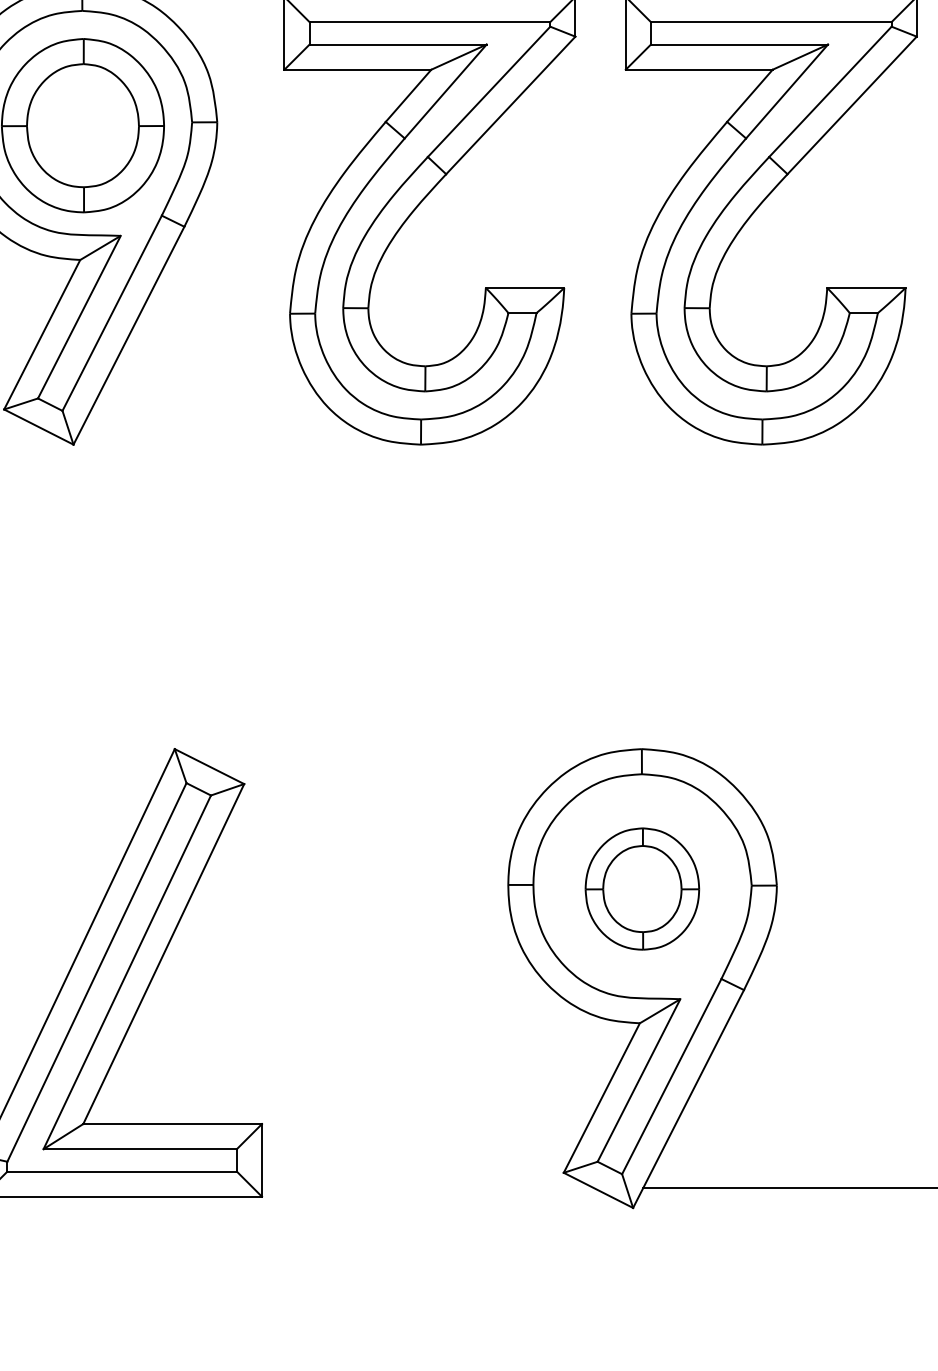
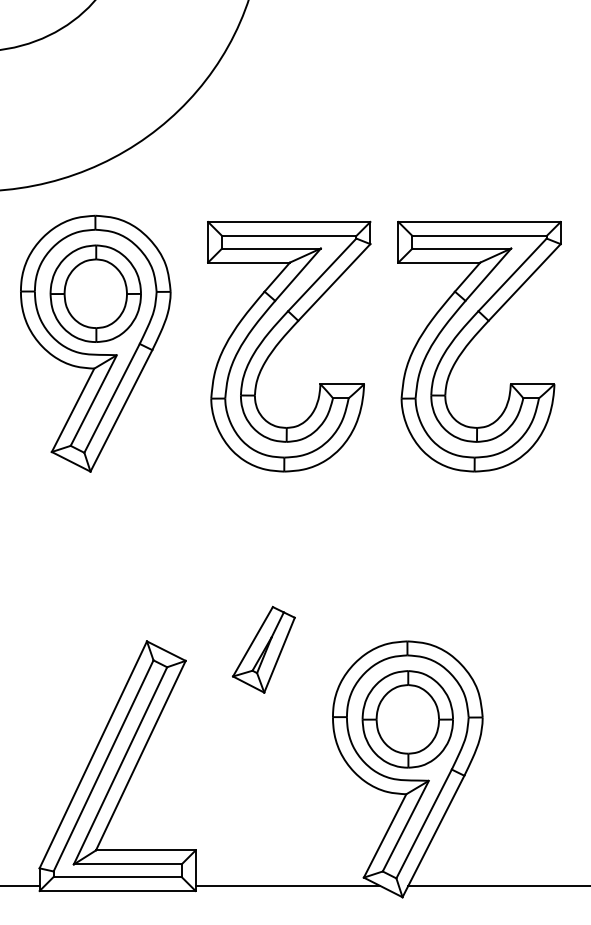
part: (383, 763) -> (263, 649), added
part: (641, 889) -> (407, 719), size x1.43
line: (426, 1188) -> (287, 886), added

